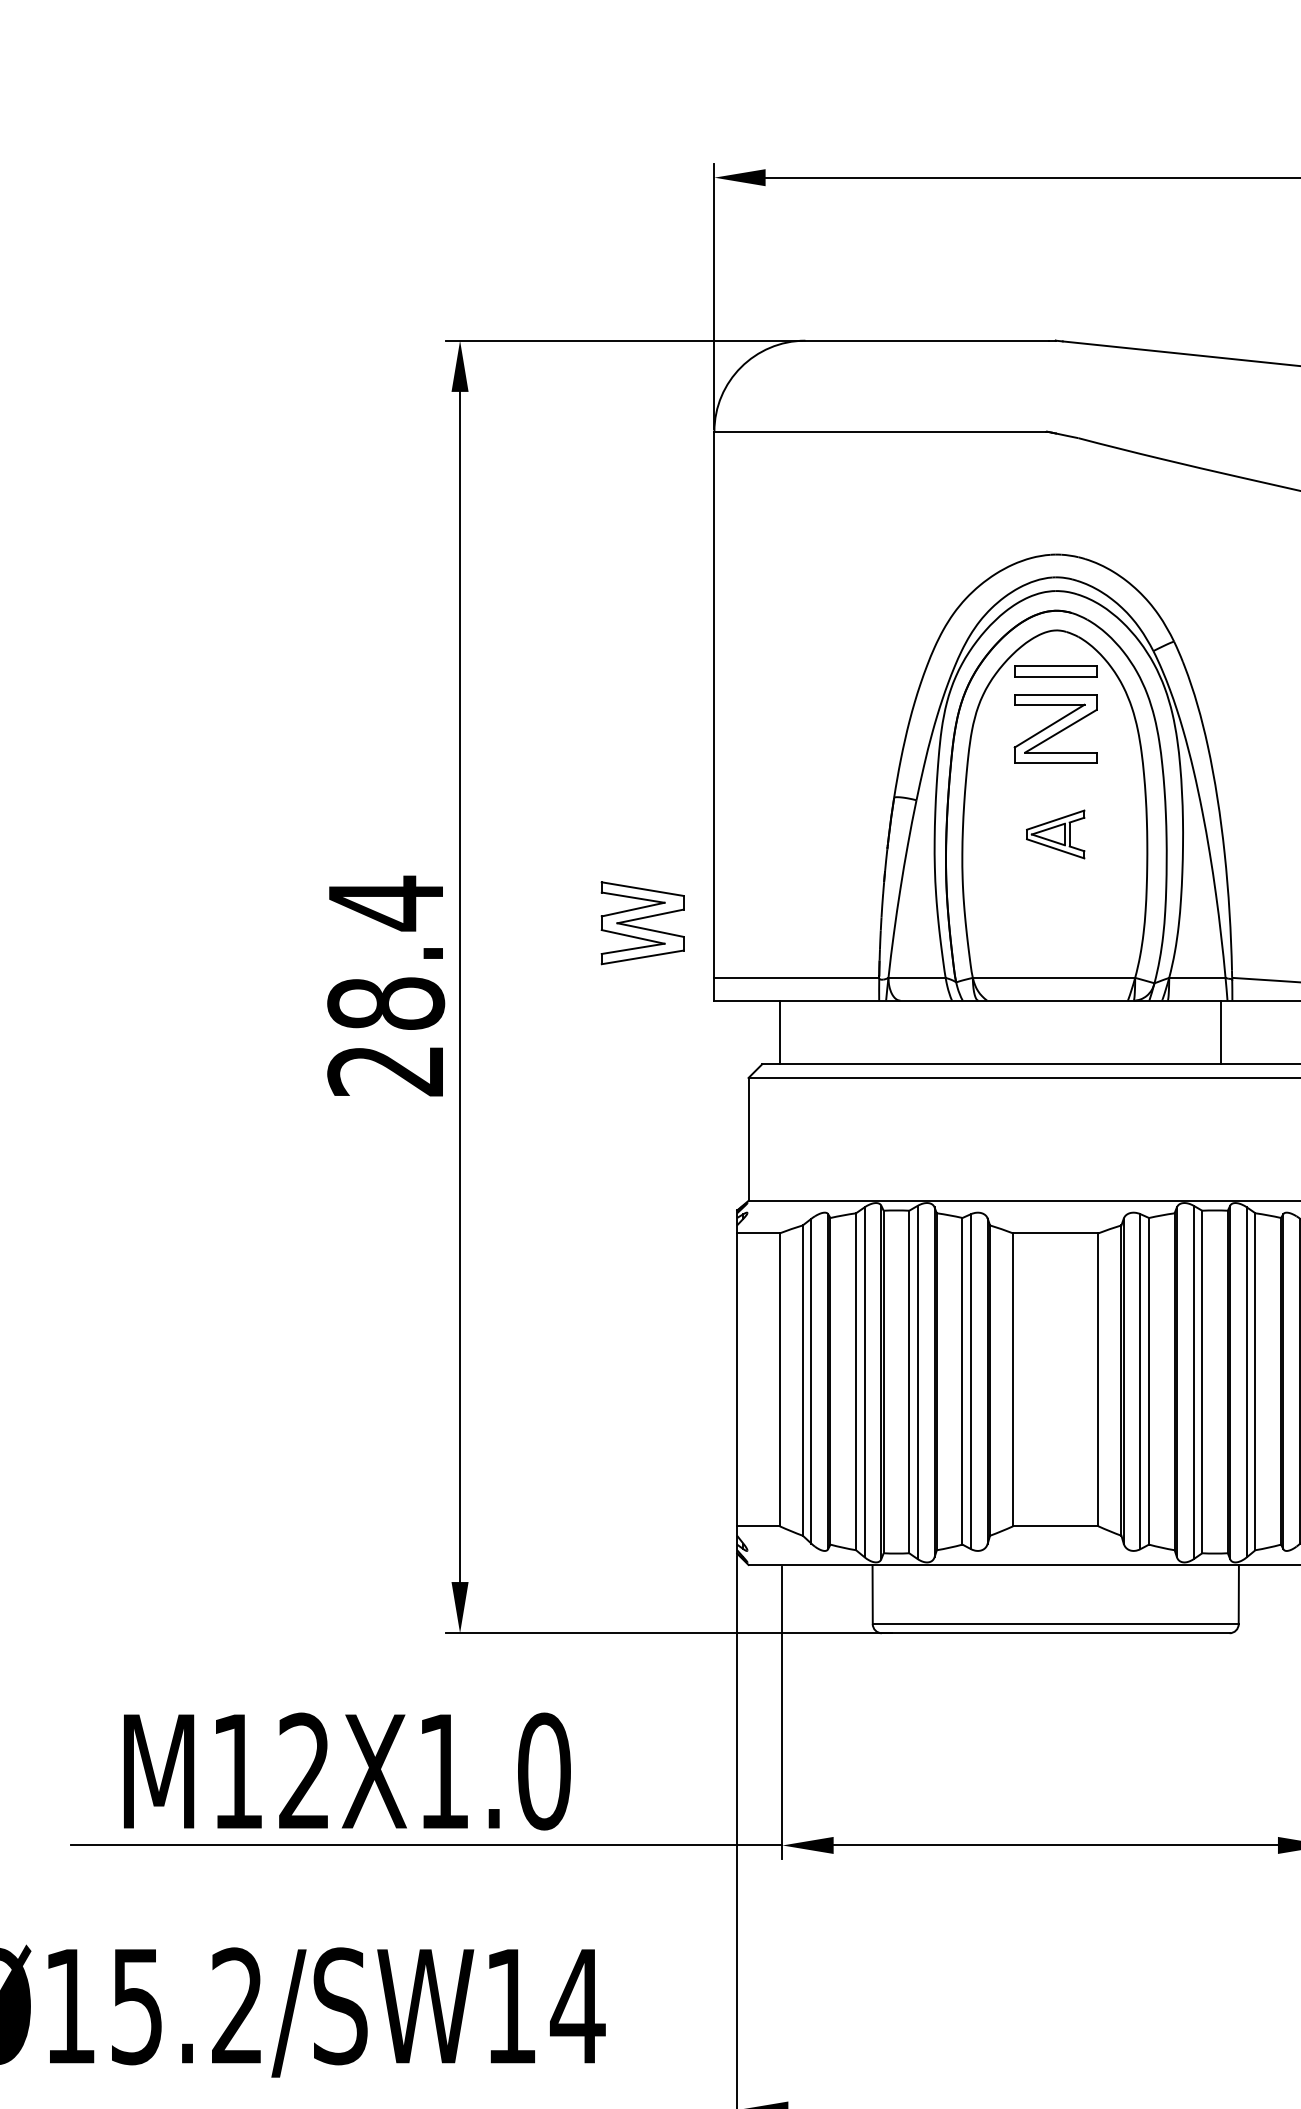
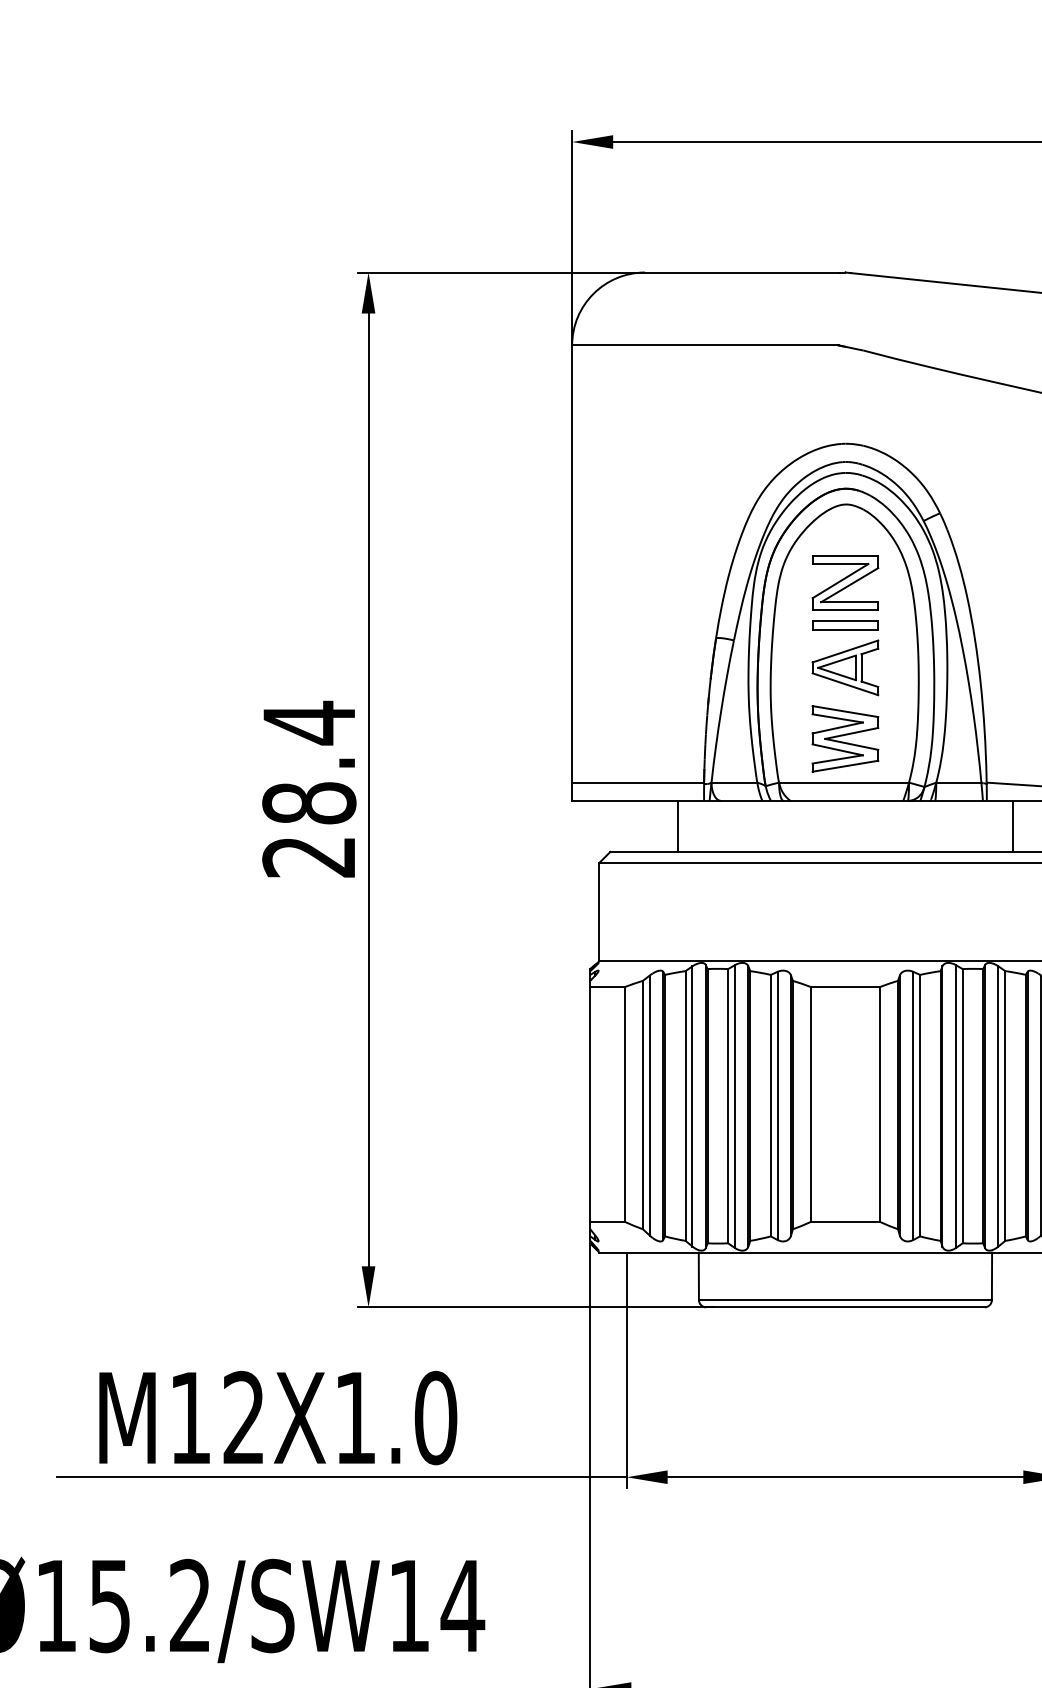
part: (1055, 671) -> (845, 625), moved
part: (1055, 834) -> (845, 667), size x1.43
part: (642, 923) -> (845, 739), moved
line: (780, 1032) -> (677, 826), moved
line: (1221, 1032) -> (1013, 826), moved

